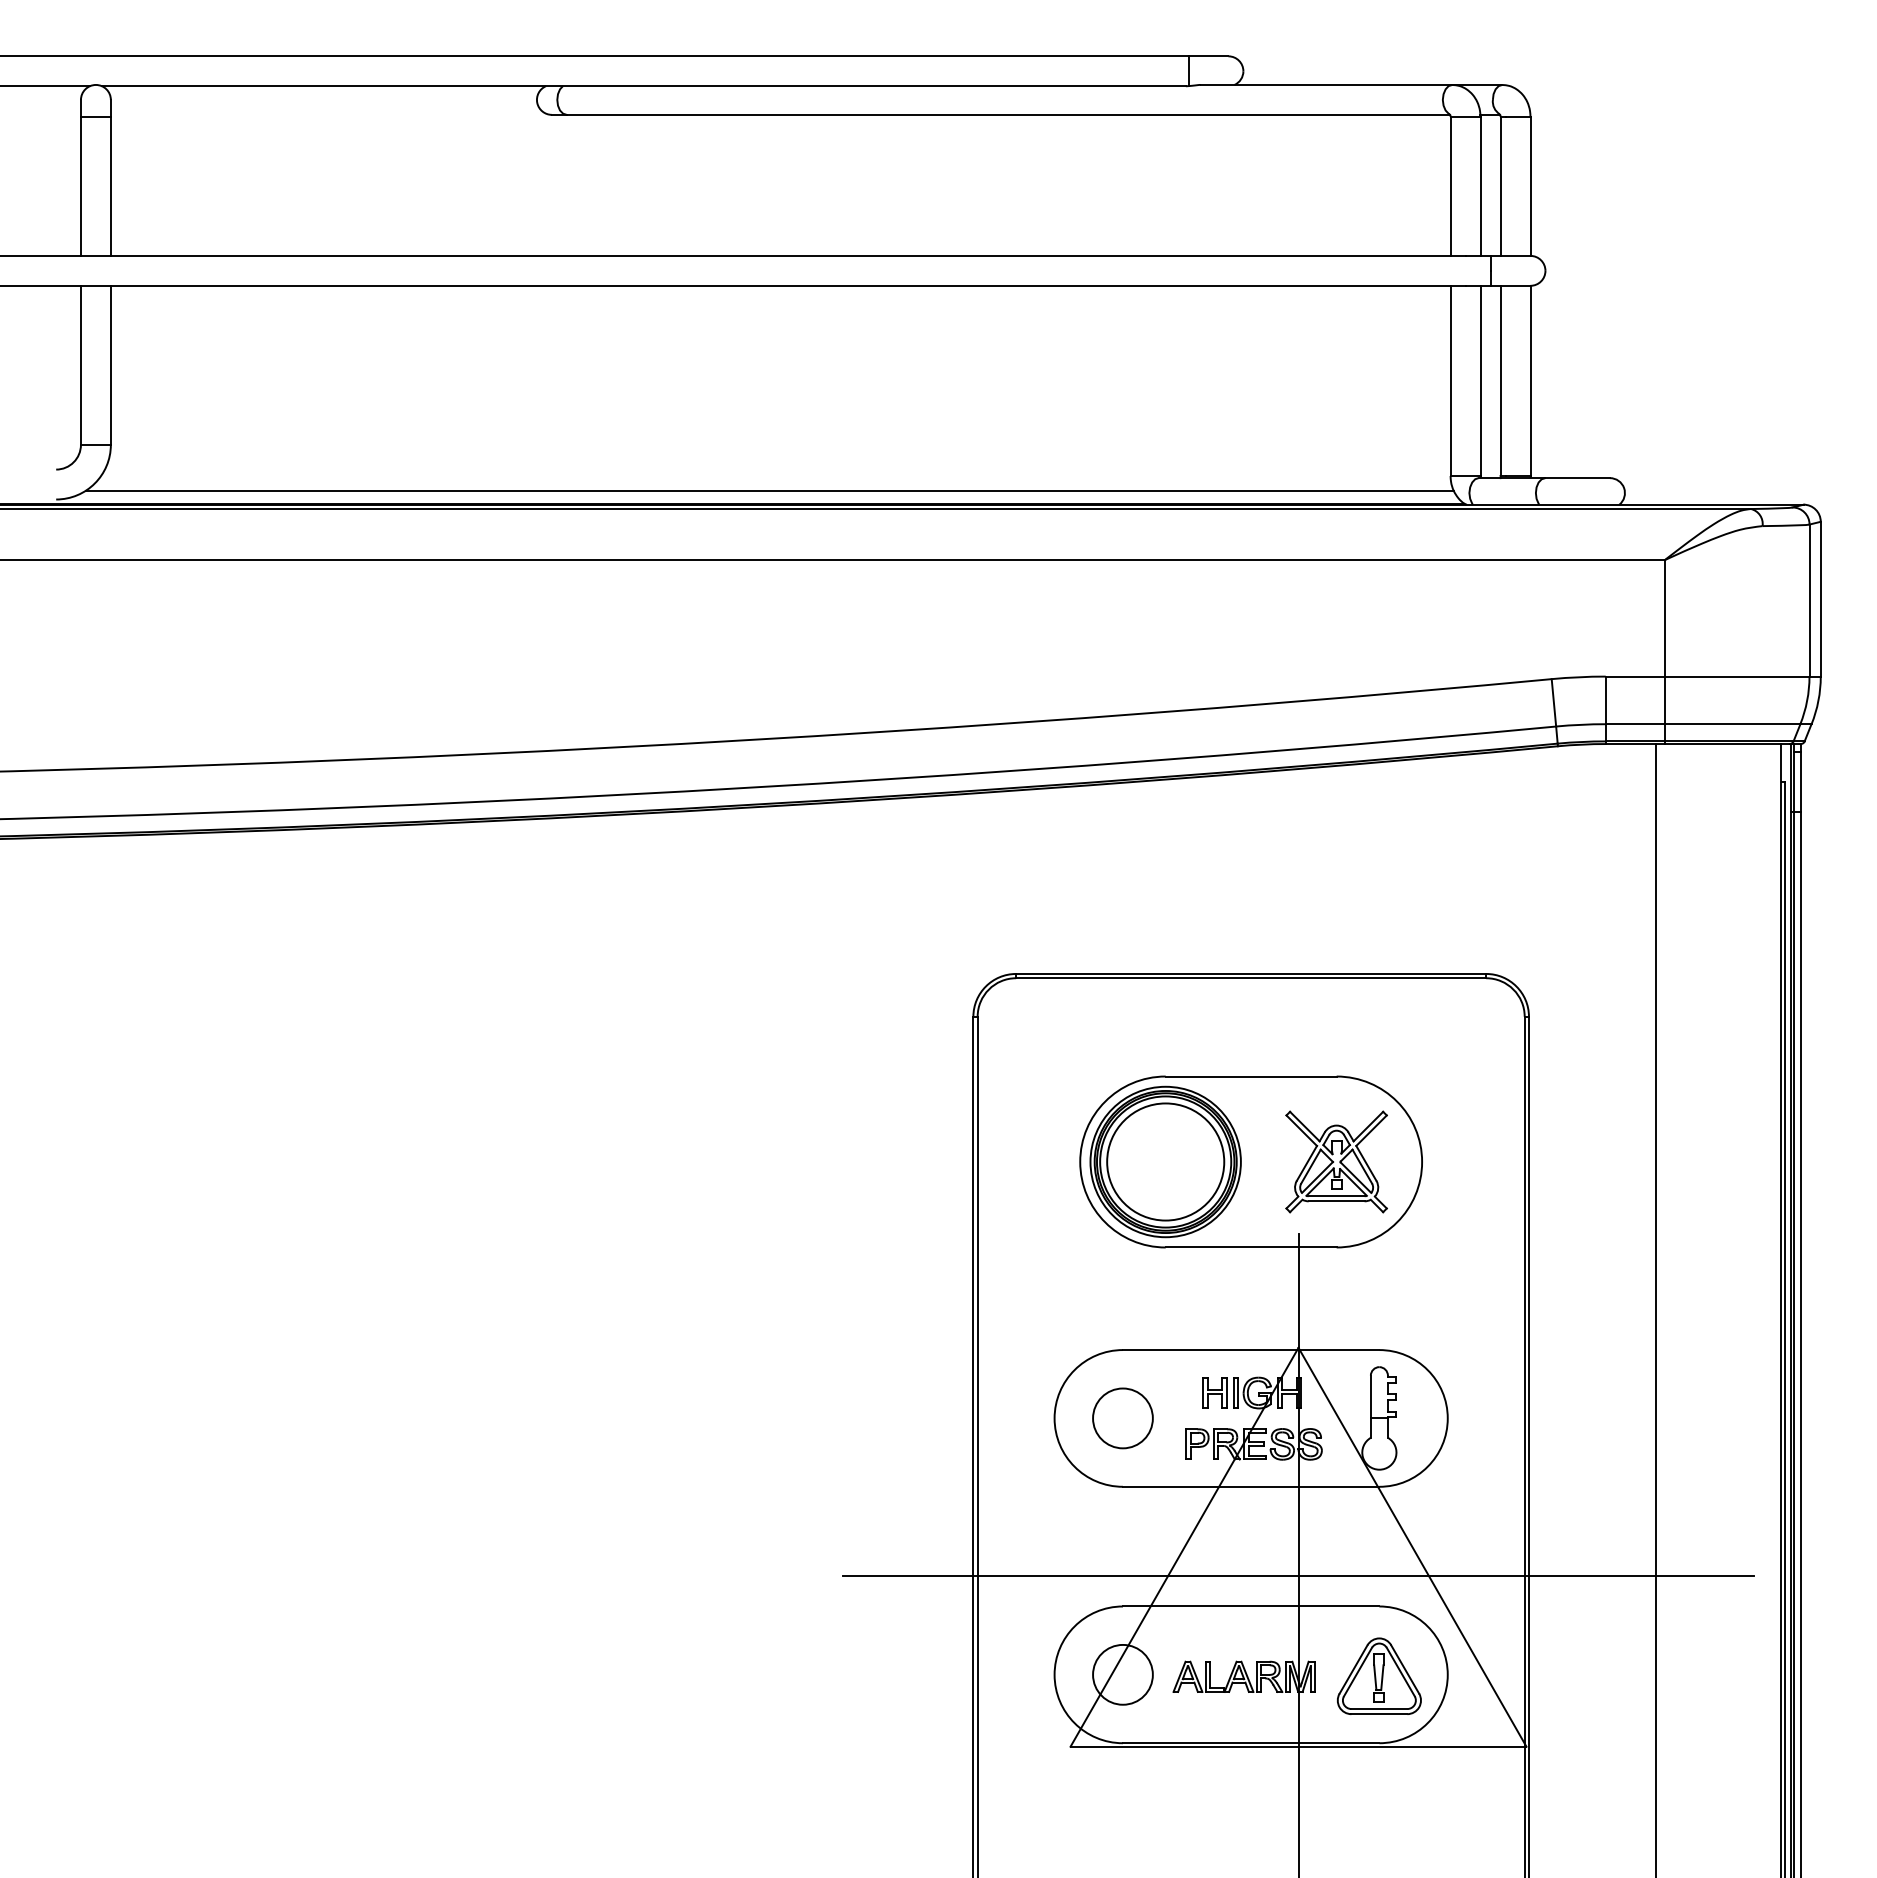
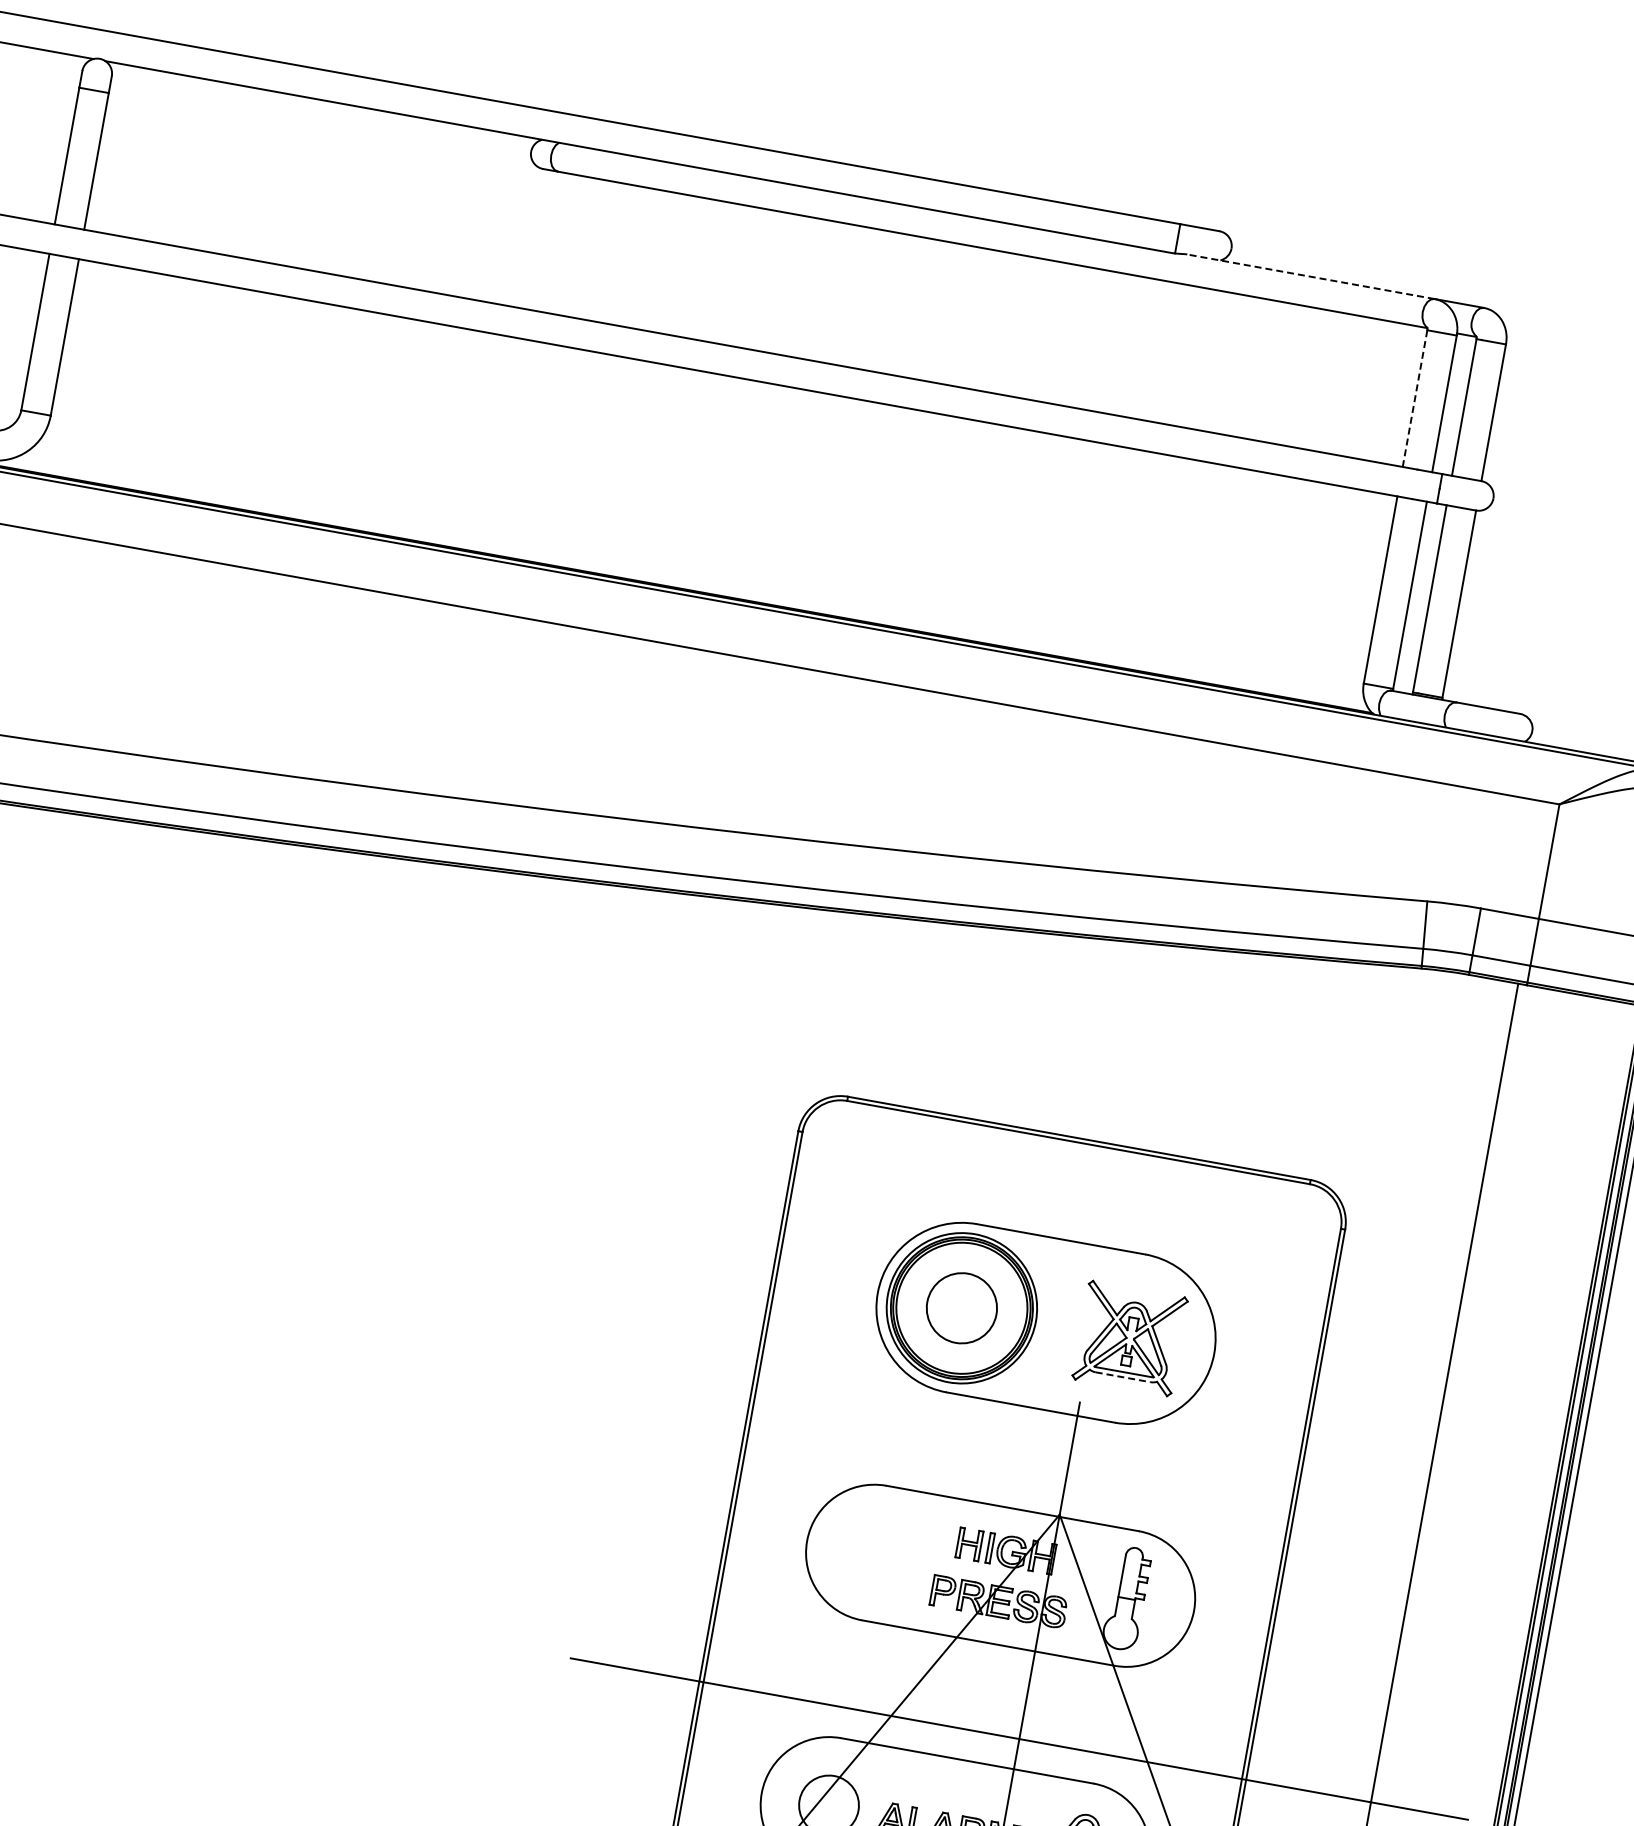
line: (1326, 84) -> (1310, 276), solid -> dashed
line: (1450, 186) -> (1414, 398), solid -> dashed
line: (769, 490) -> (690, 577), removed
circle: (1165, 1161) -> (961, 1307), size x0.6
line: (1336, 1201) -> (1123, 1377), solid -> dashed
circle: (1122, 1418) -> (873, 1553), removed

